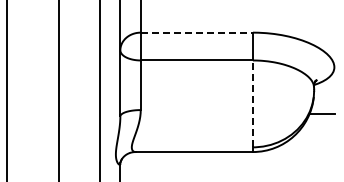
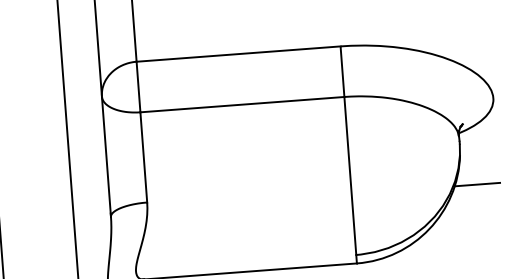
line: (197, 32) -> (239, 53), dashed -> solid
line: (252, 103) -> (349, 175), dashed -> solid

